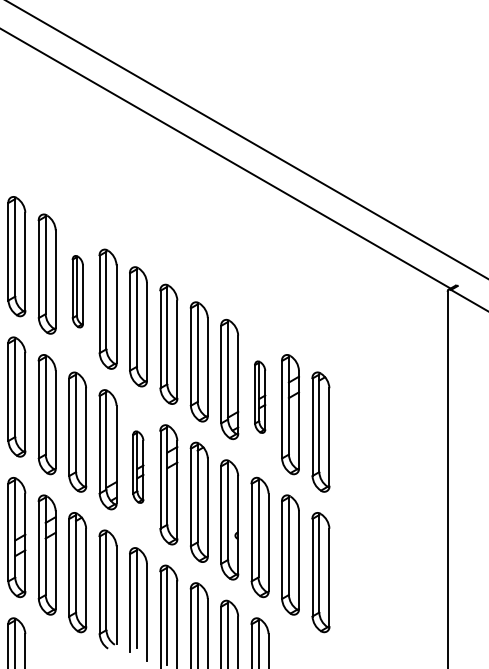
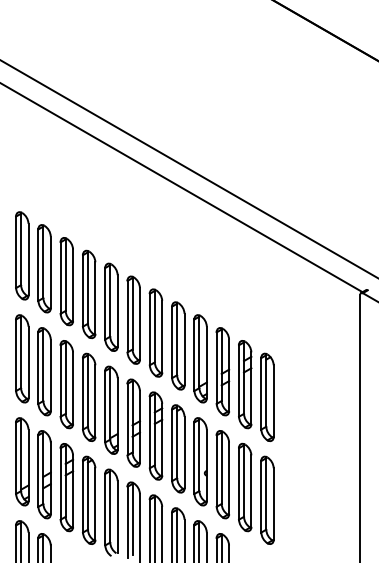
part: (78, 291) -> (89, 294), size x1.67
part: (259, 396) -> (222, 371), size x1.67
part: (138, 466) -> (133, 422), size x1.67

